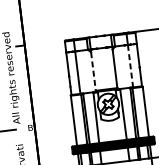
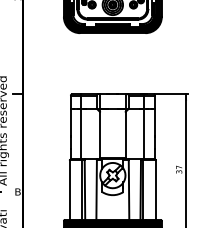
line: (130, 66) -> (144, 134), dashed -> solid
line: (93, 71) -> (99, 134), dashed -> solid

